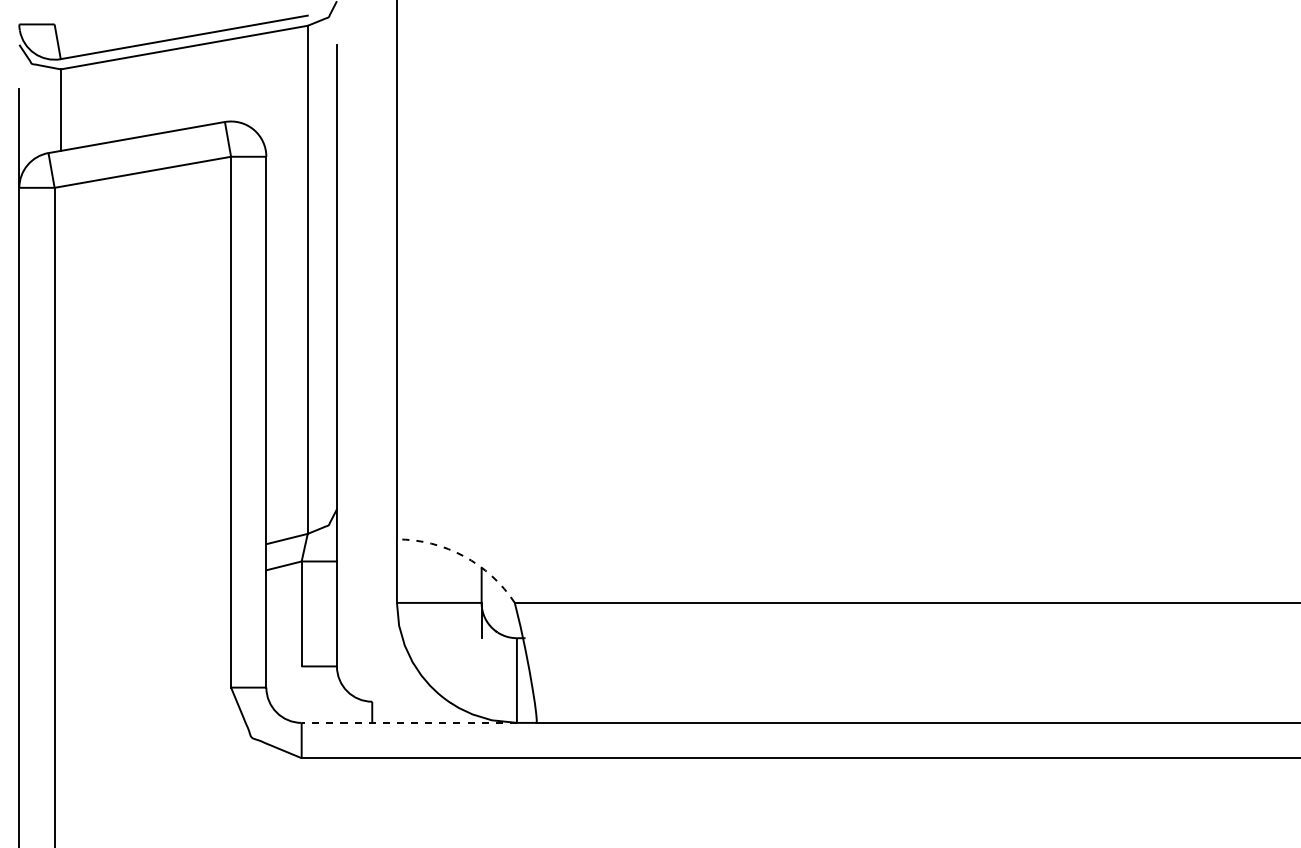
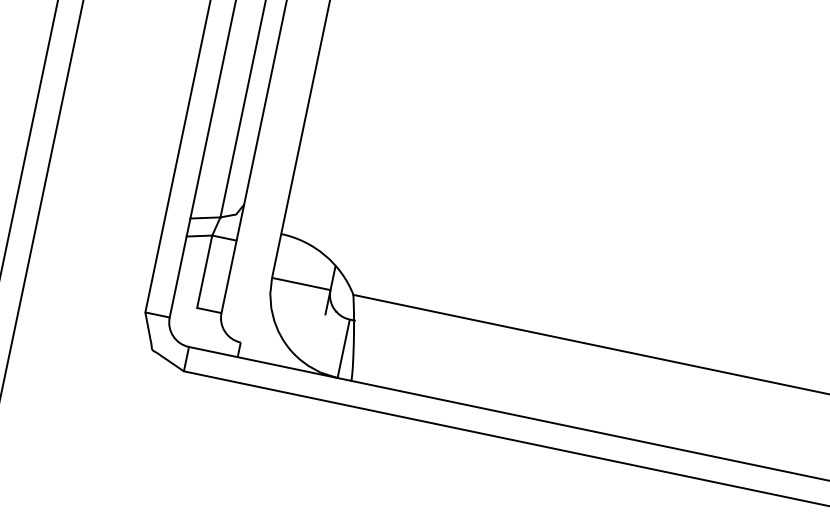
arc: (463, 556) -> (324, 255), dashed -> solid
line: (409, 722) -> (263, 362), dashed -> solid

